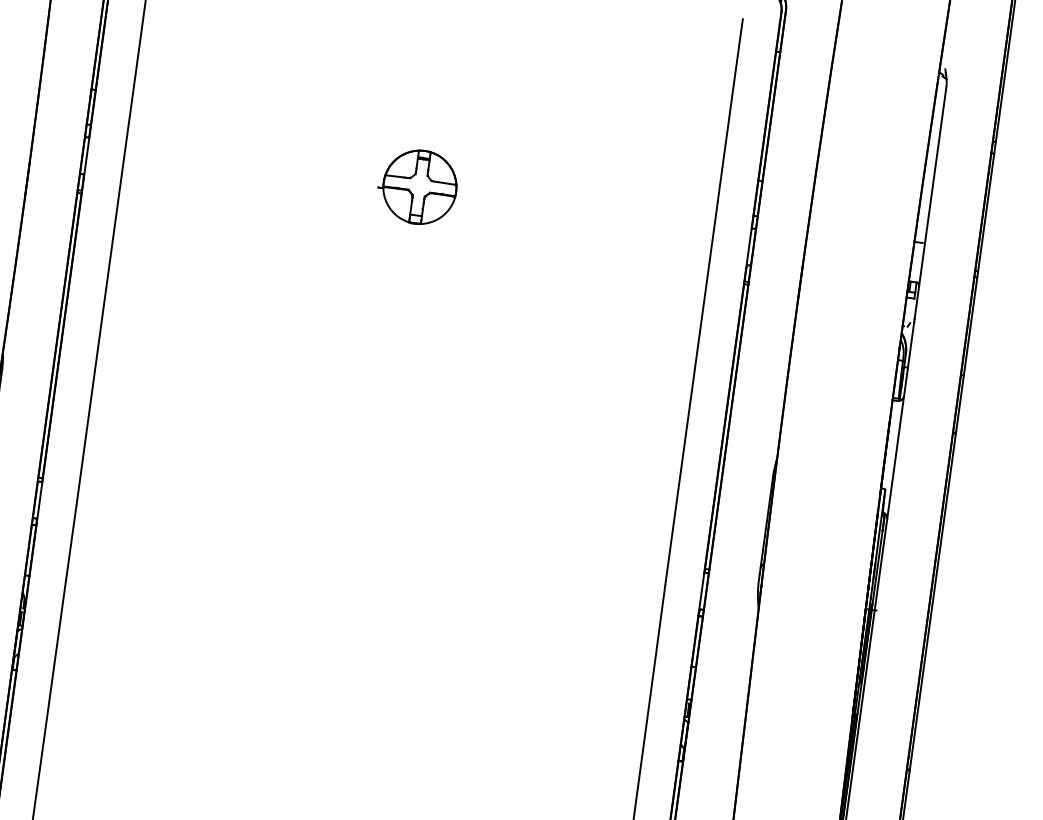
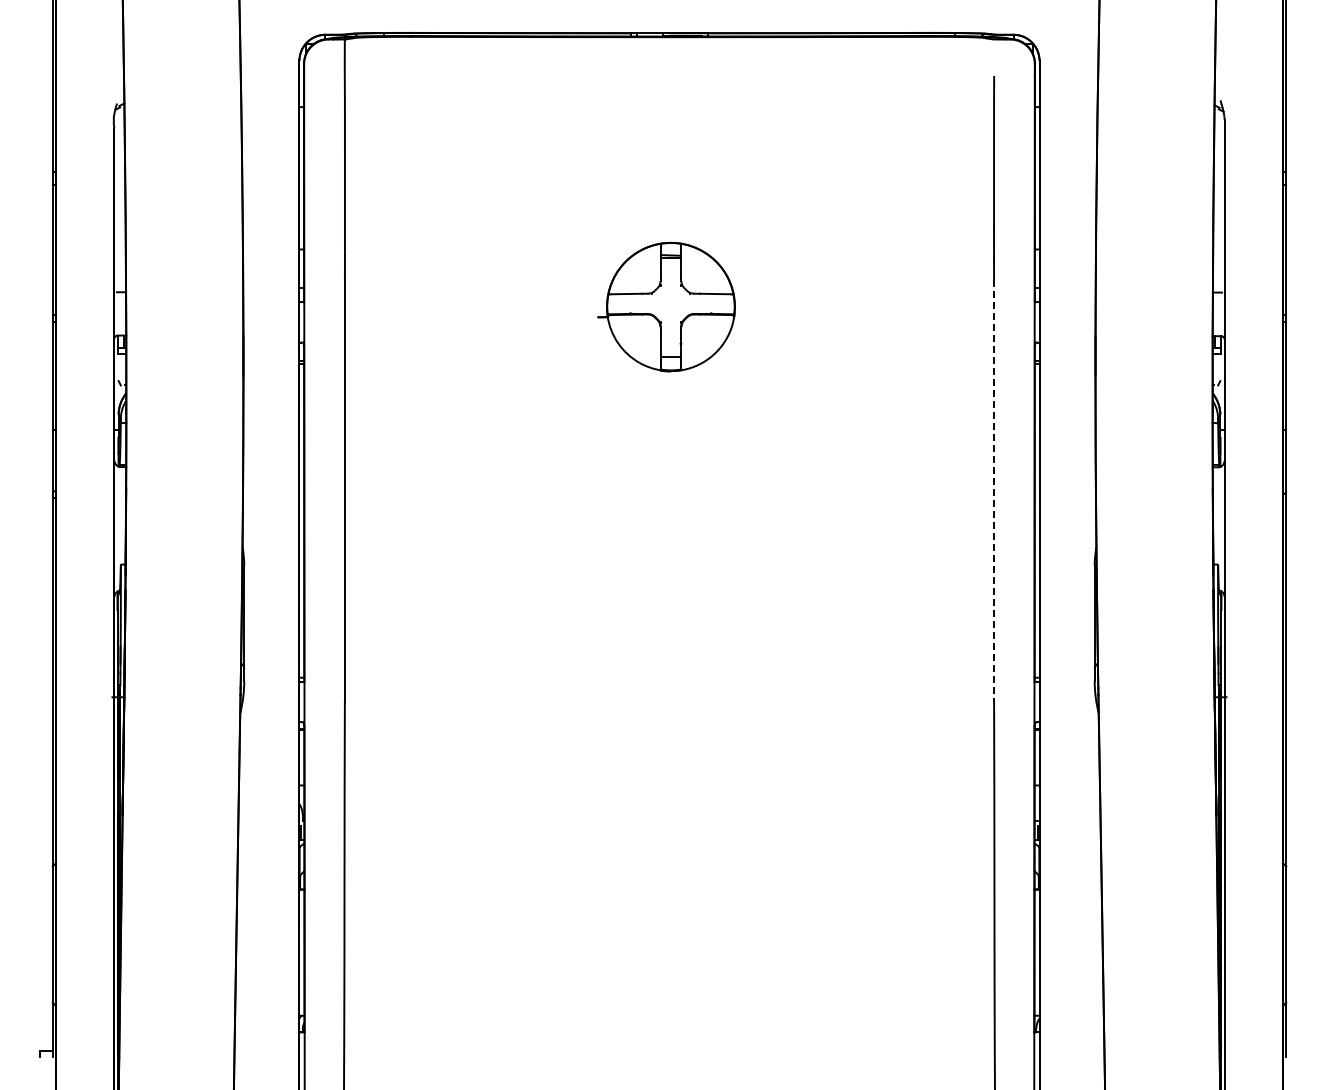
part: (417, 186) -> (666, 306), size x1.6
line: (691, 394) -> (994, 490), solid -> dashed

